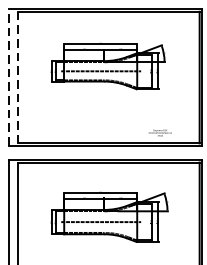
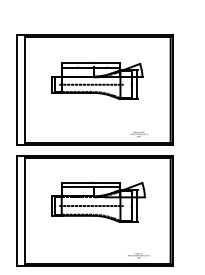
line: (9, 77) -> (17, 89), dashed -> solid
line: (17, 77) -> (24, 89), dashed -> solid

